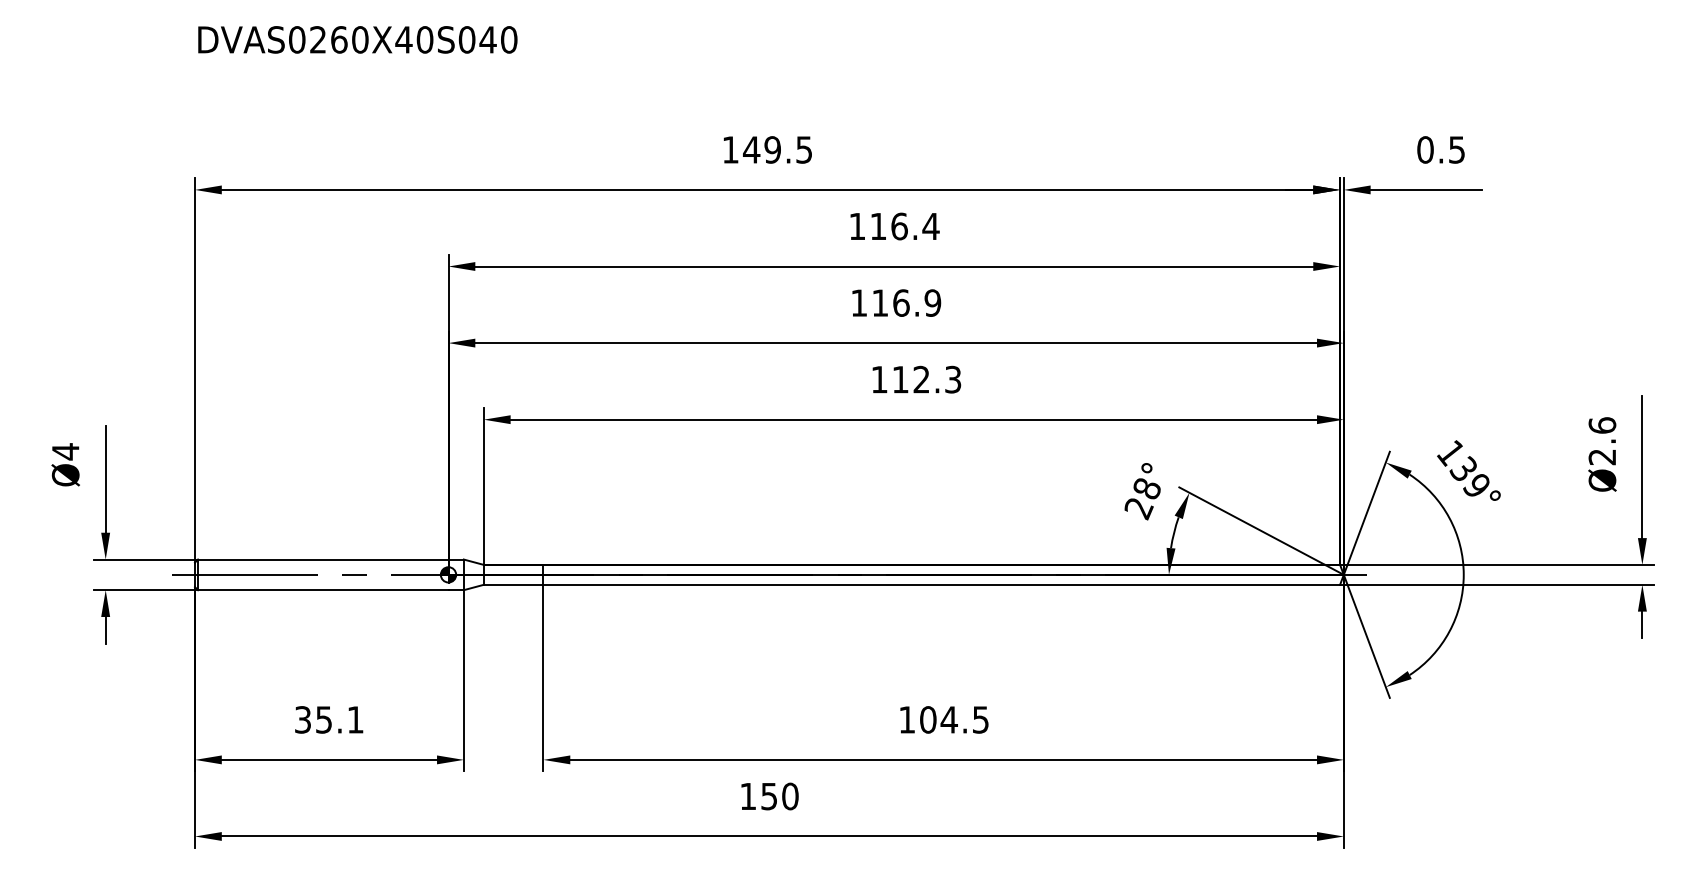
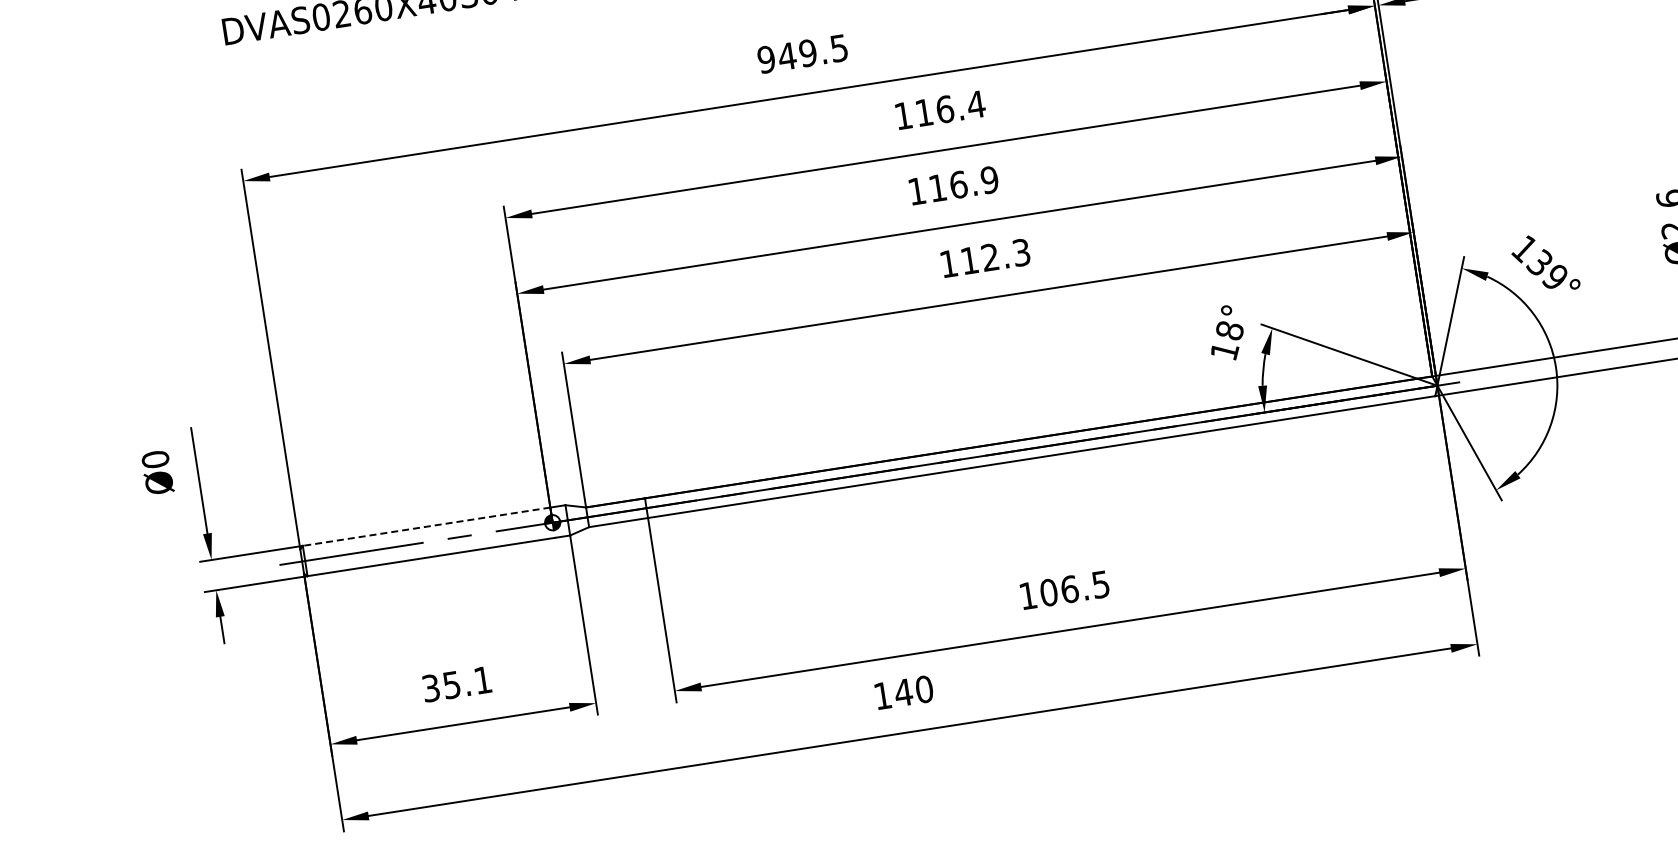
text: (730, 149) -> (766, 59), 149.5 -> 949.5
text: (65, 451) -> (155, 459), Ø4 -> Ø0
text: (1138, 509) -> (1224, 352), 28° -> 18°
line: (322, 559) -> (425, 526), solid -> dashed
text: (948, 719) -> (1068, 589), 104.5 -> 106.5
text: (769, 796) -> (903, 692), 150 -> 140

